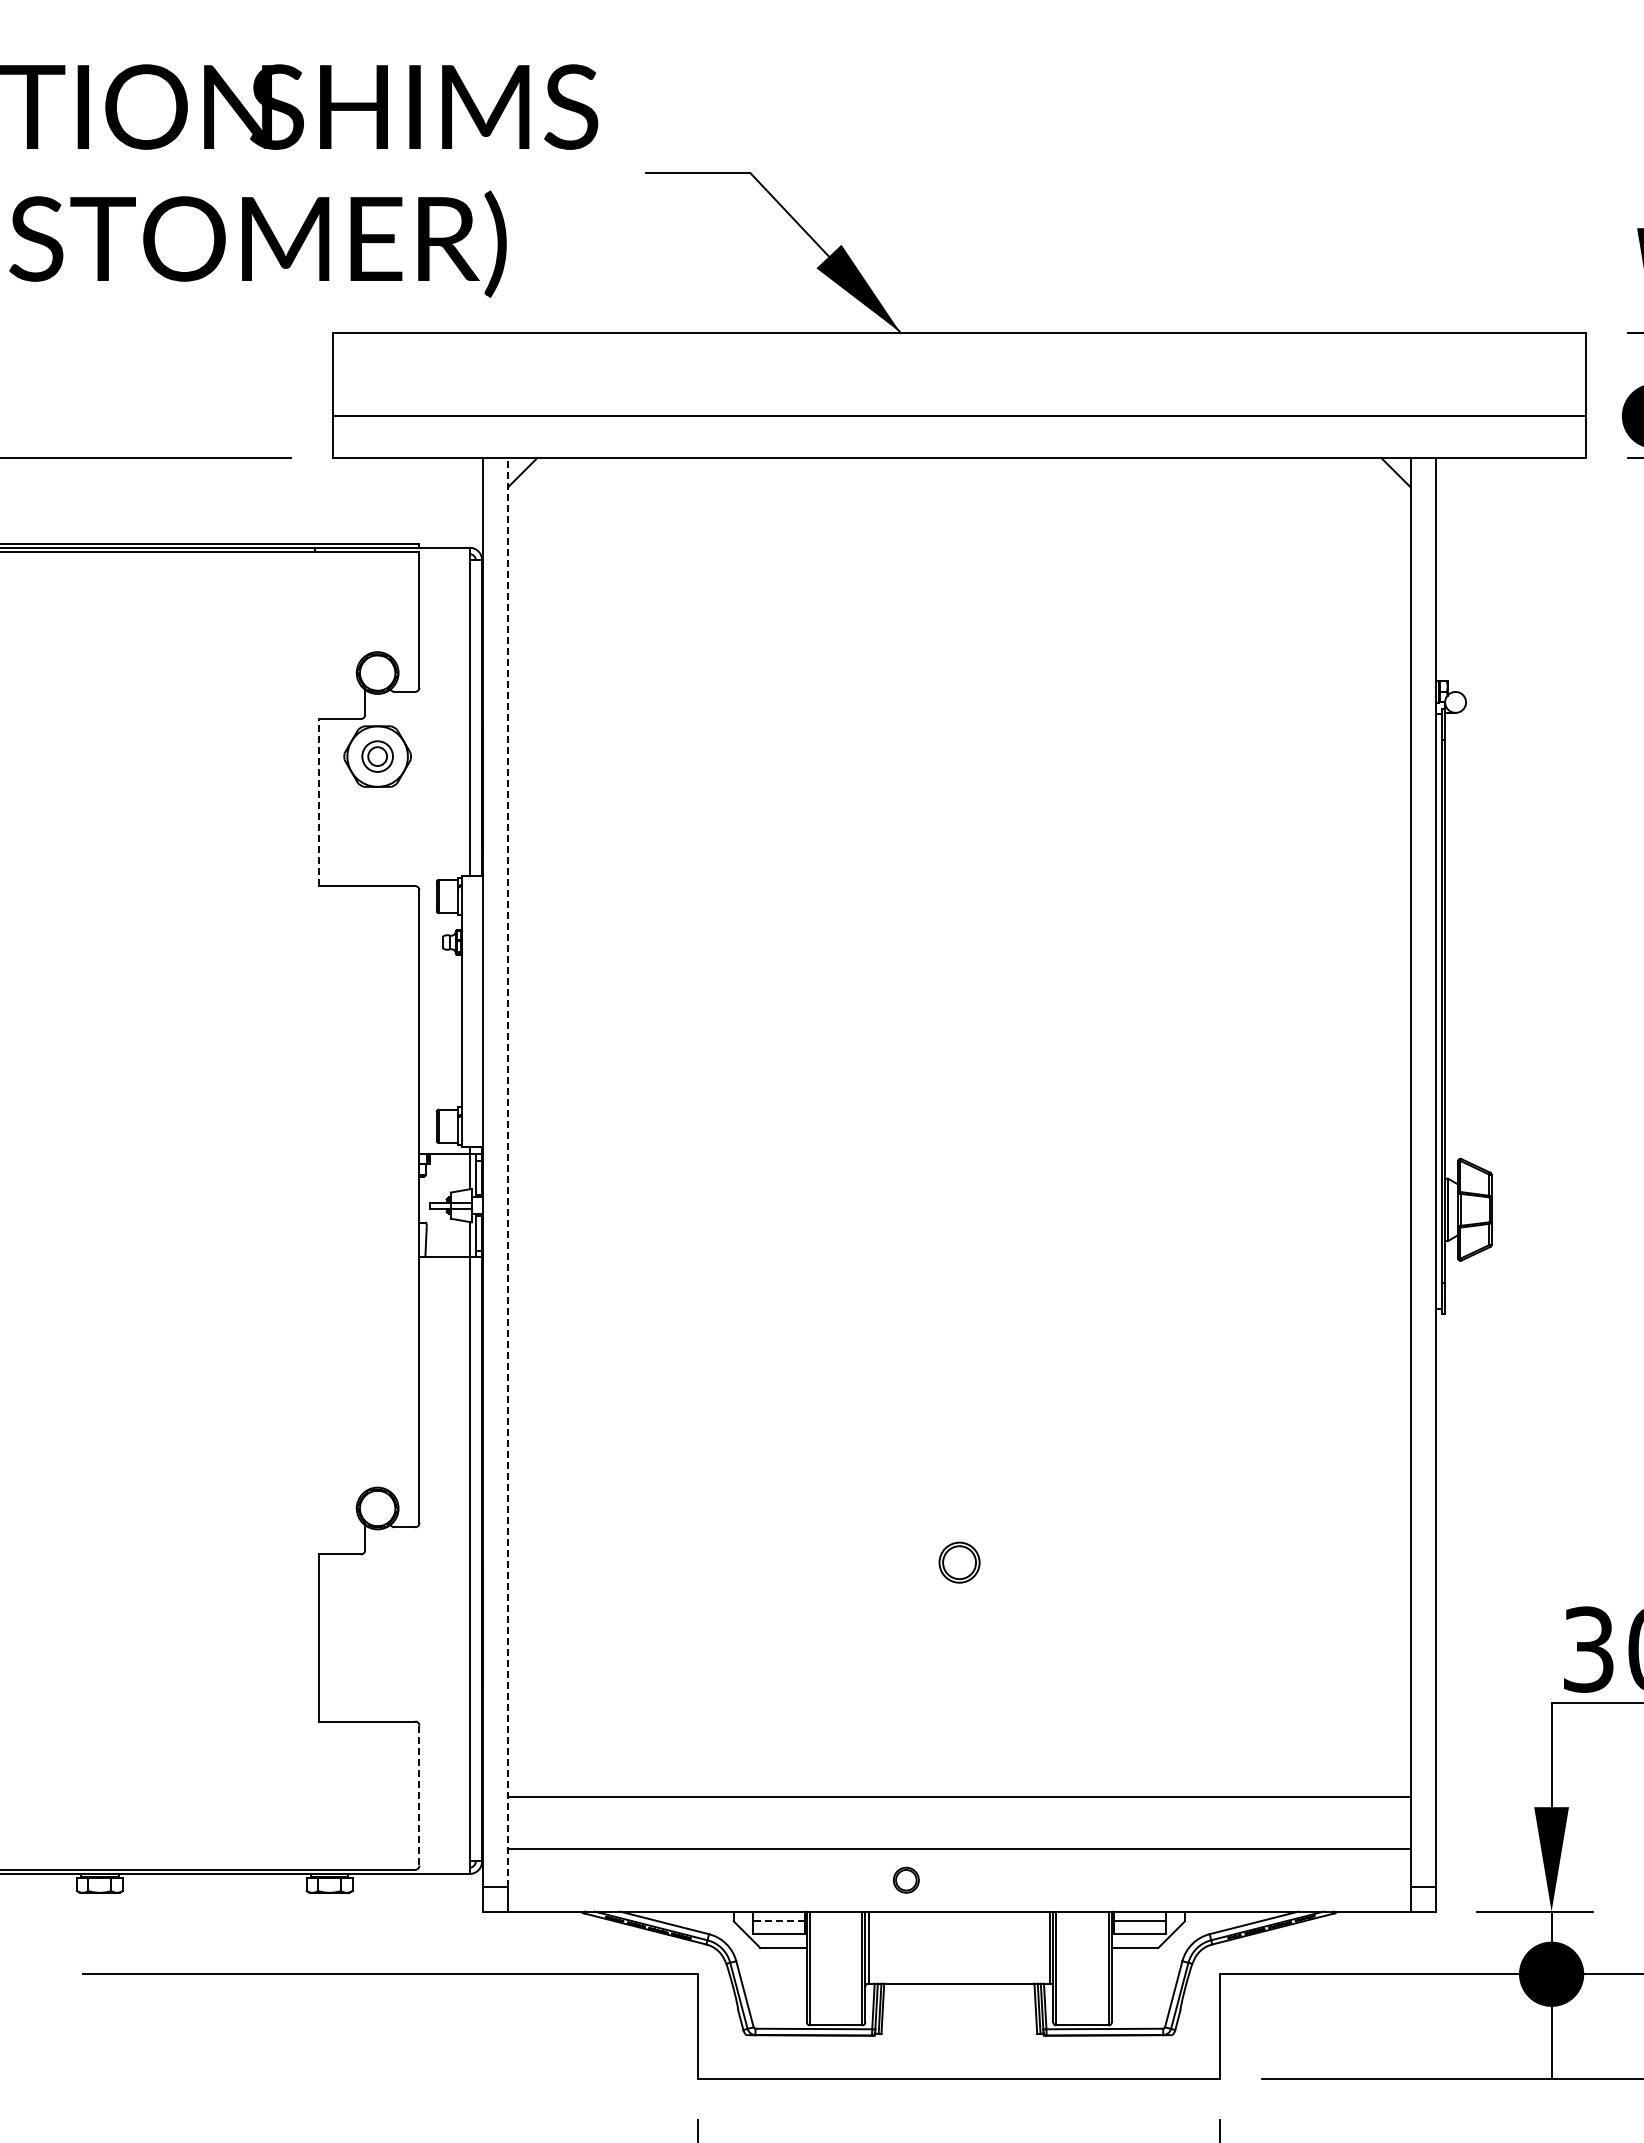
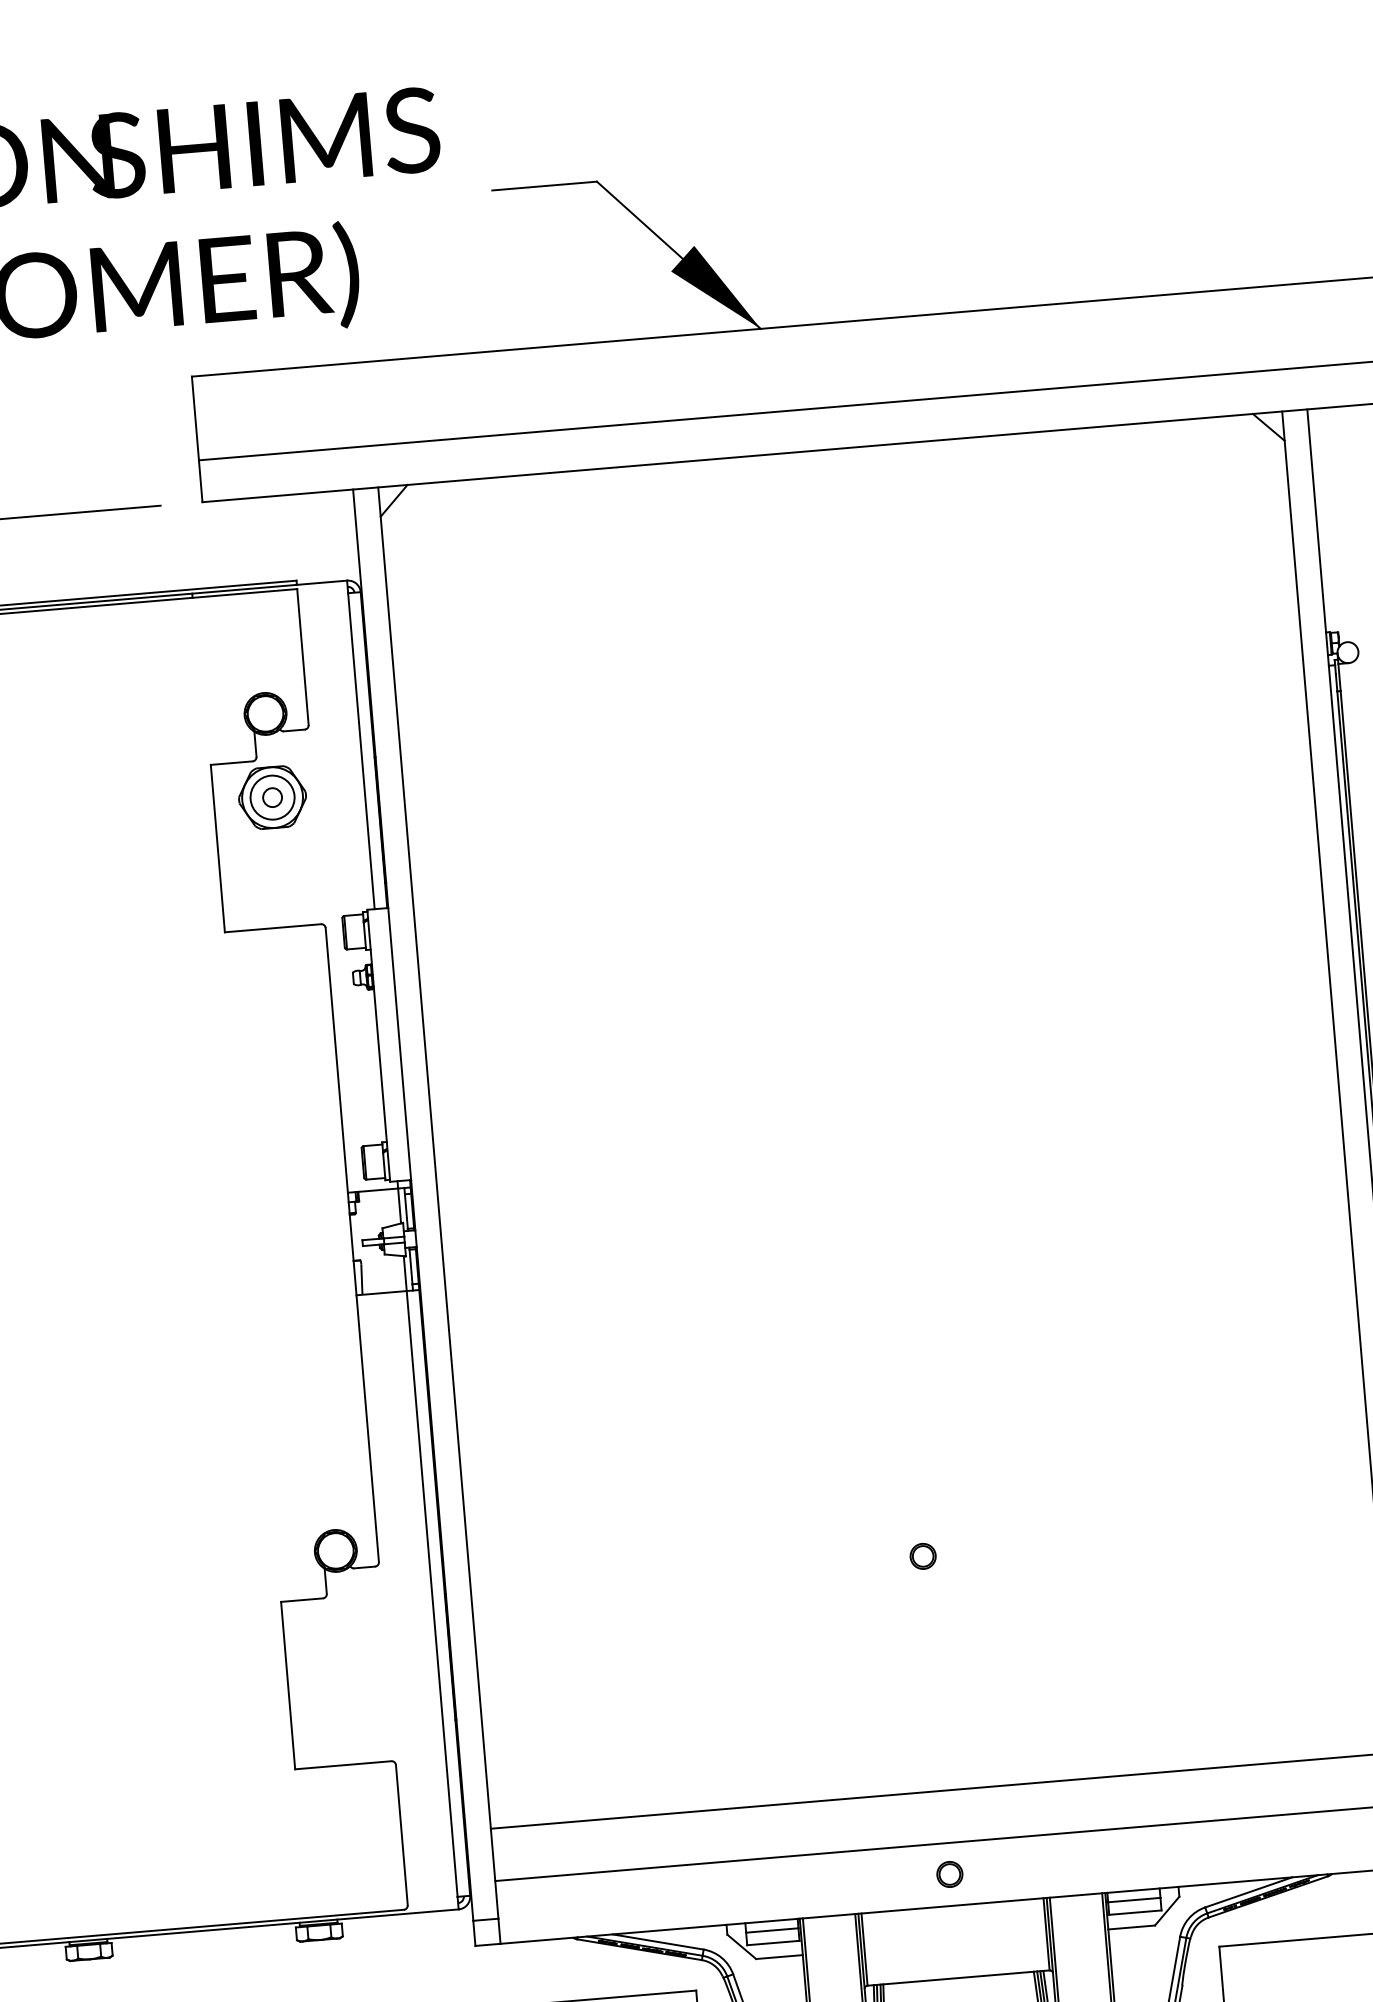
circle: (377, 756) -> (272, 797), size x1.43
line: (319, 802) -> (218, 848), dashed -> solid
line: (508, 1171) -> (438, 1202), dashed -> solid
part: (958, 1562) -> (922, 1556), size x0.62
line: (419, 1795) -> (401, 1834), dashed -> solid
part: (905, 1879) -> (948, 1873), moved
line: (778, 1921) -> (772, 1930), dashed -> solid

